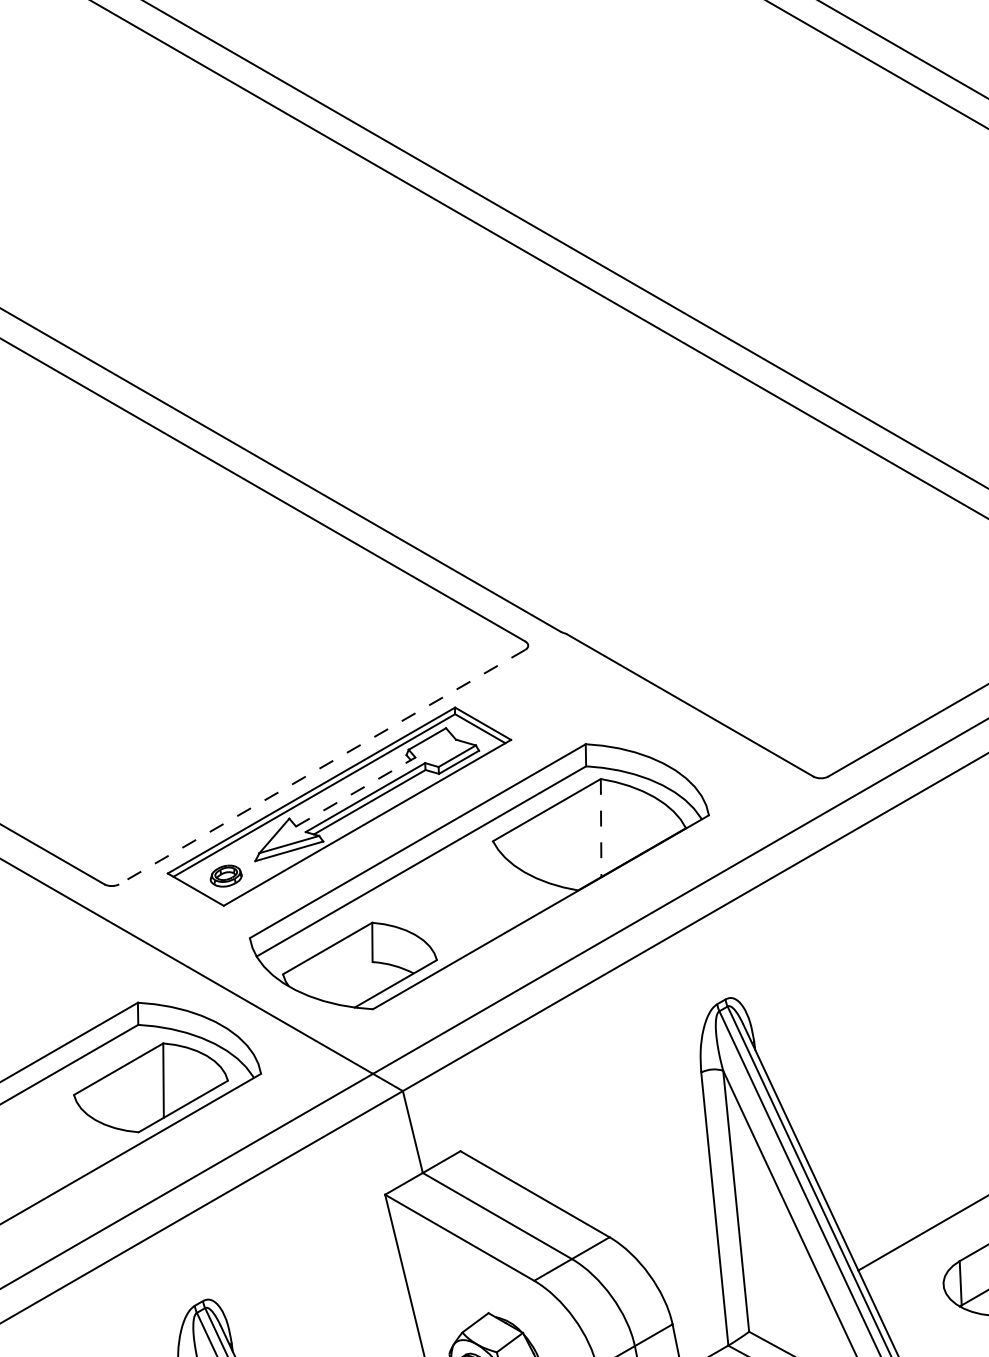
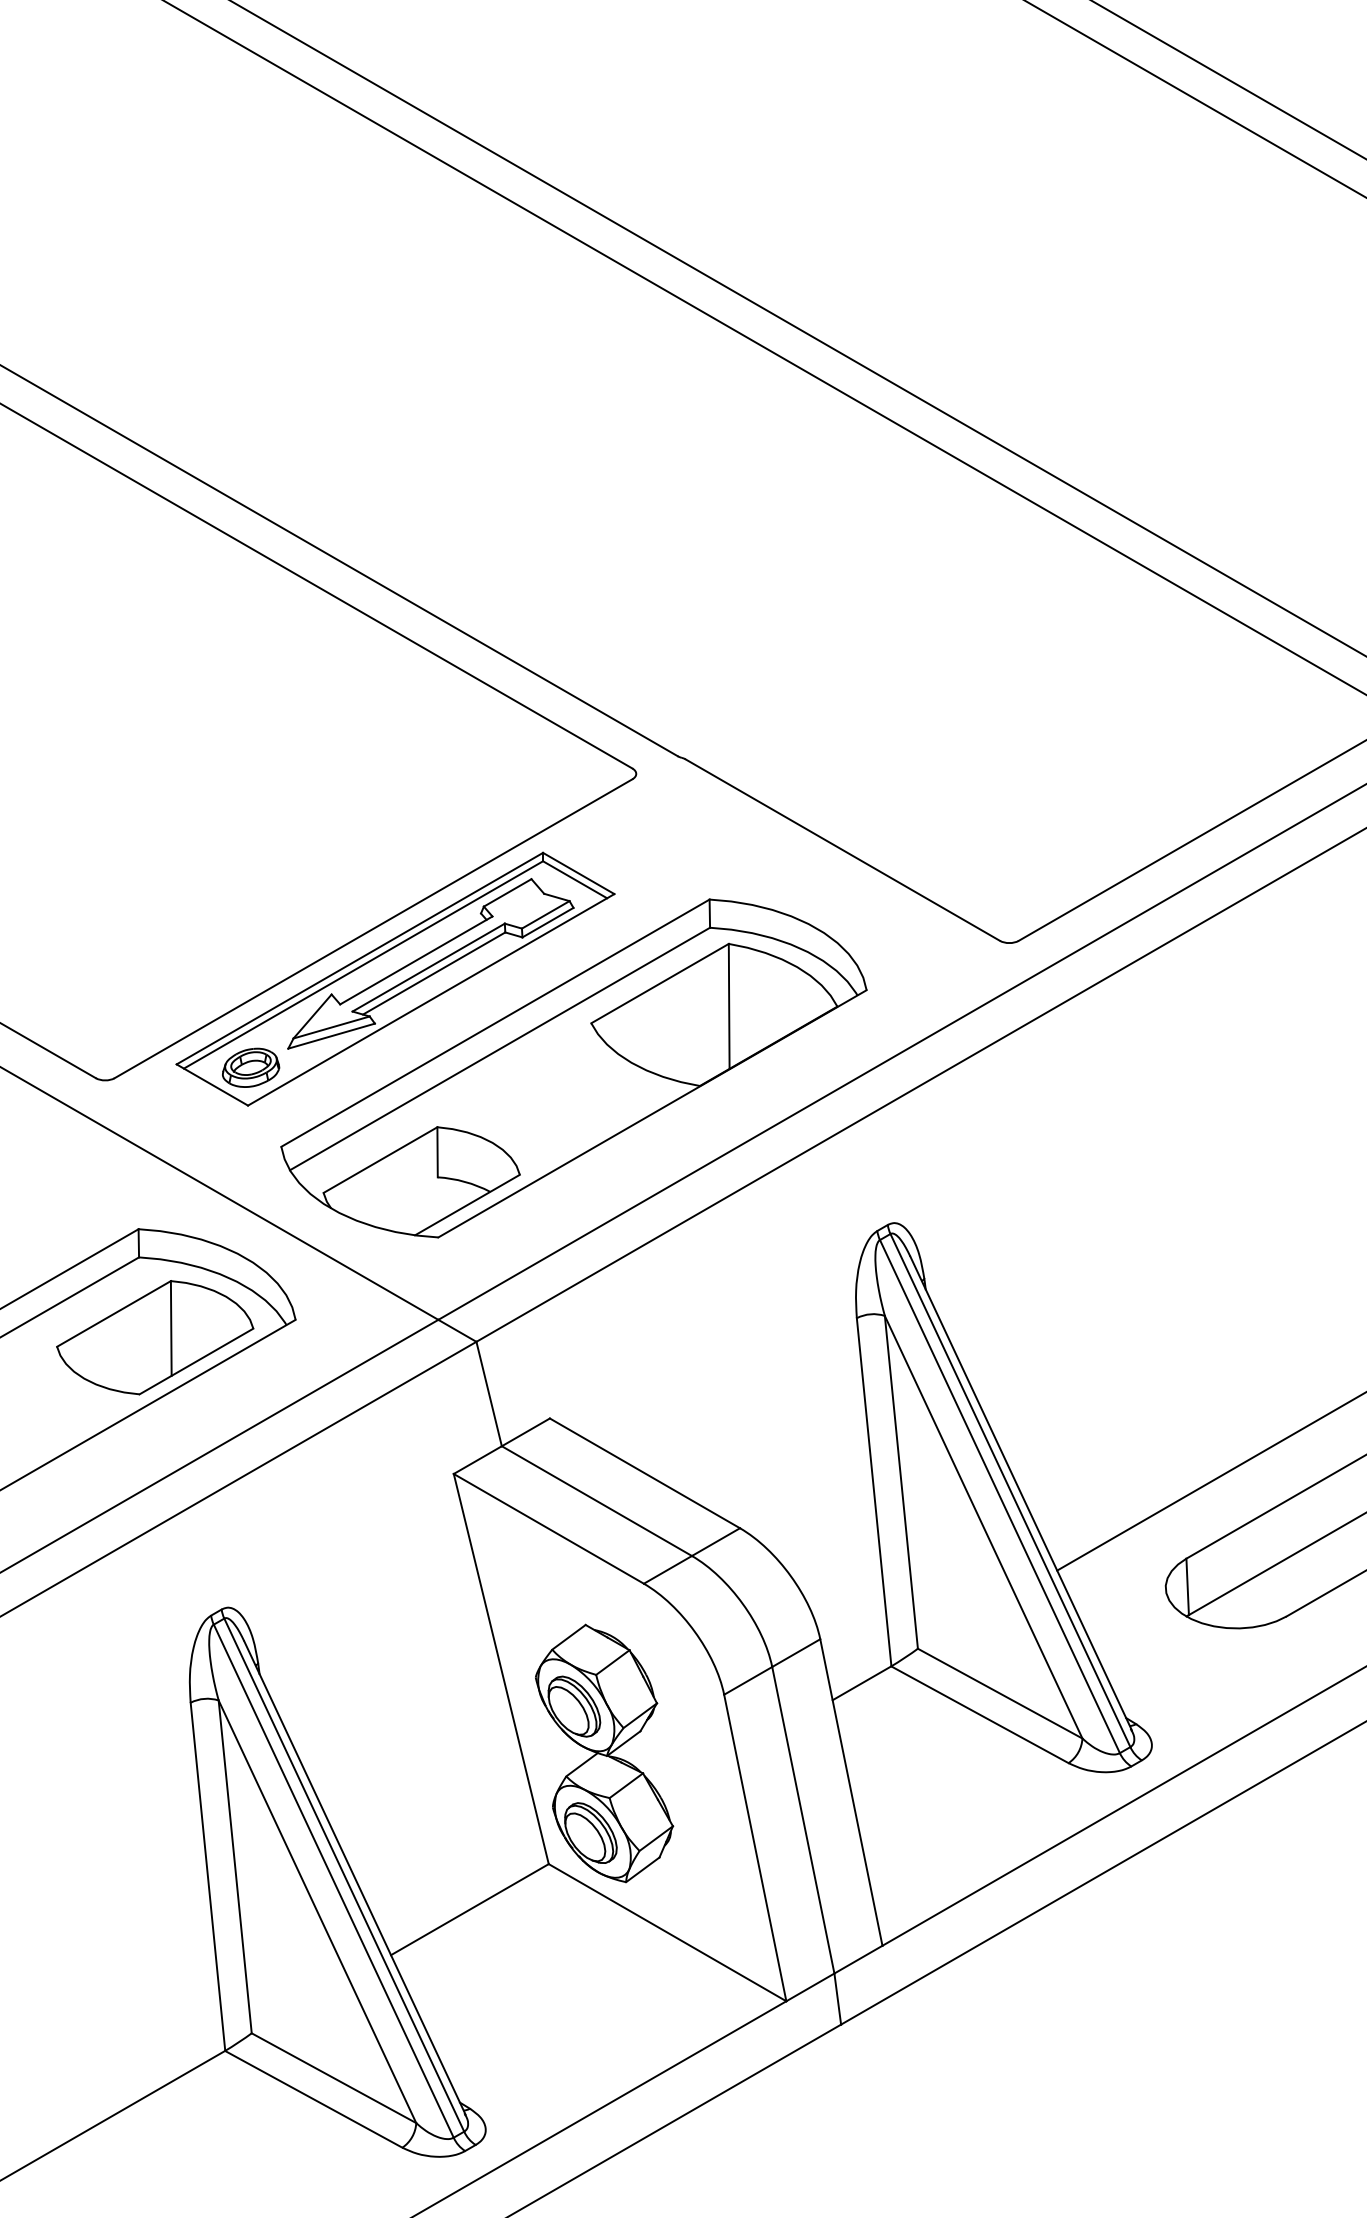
line: (322, 766) -> (373, 928), dashed -> solid
line: (355, 792) -> (416, 960), dashed -> solid
line: (601, 828) -> (729, 1006), dashed -> solid
part: (226, 875) -> (251, 1067), size x1.43

